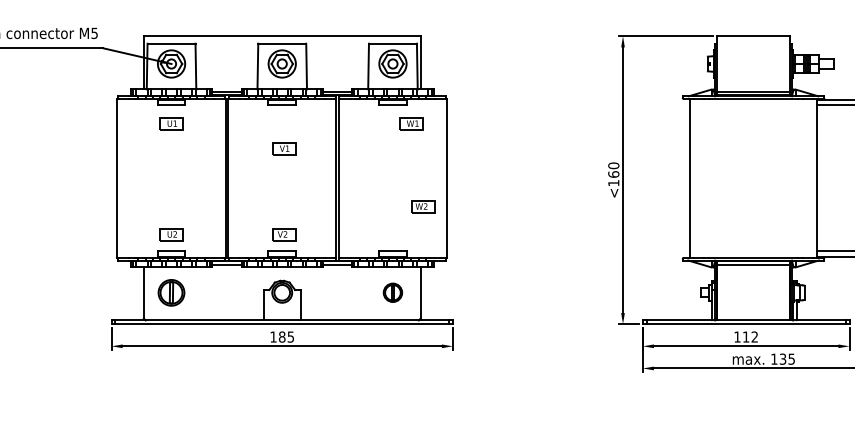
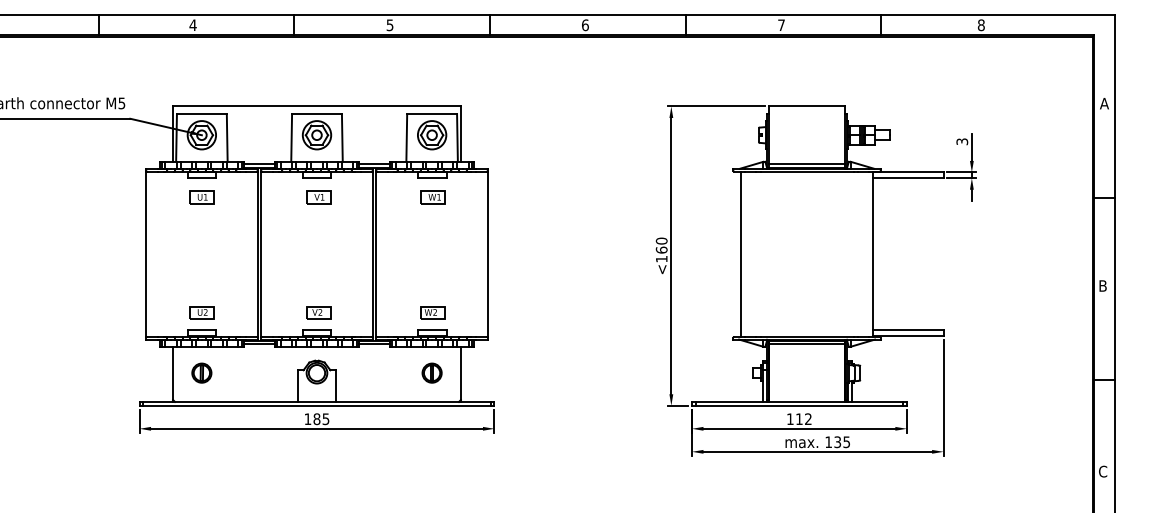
part: (410, 123) -> (432, 197), moved
part: (283, 148) -> (318, 197), moved
part: (423, 206) -> (432, 312), moved
part: (171, 292) -> (201, 372), size x0.71

